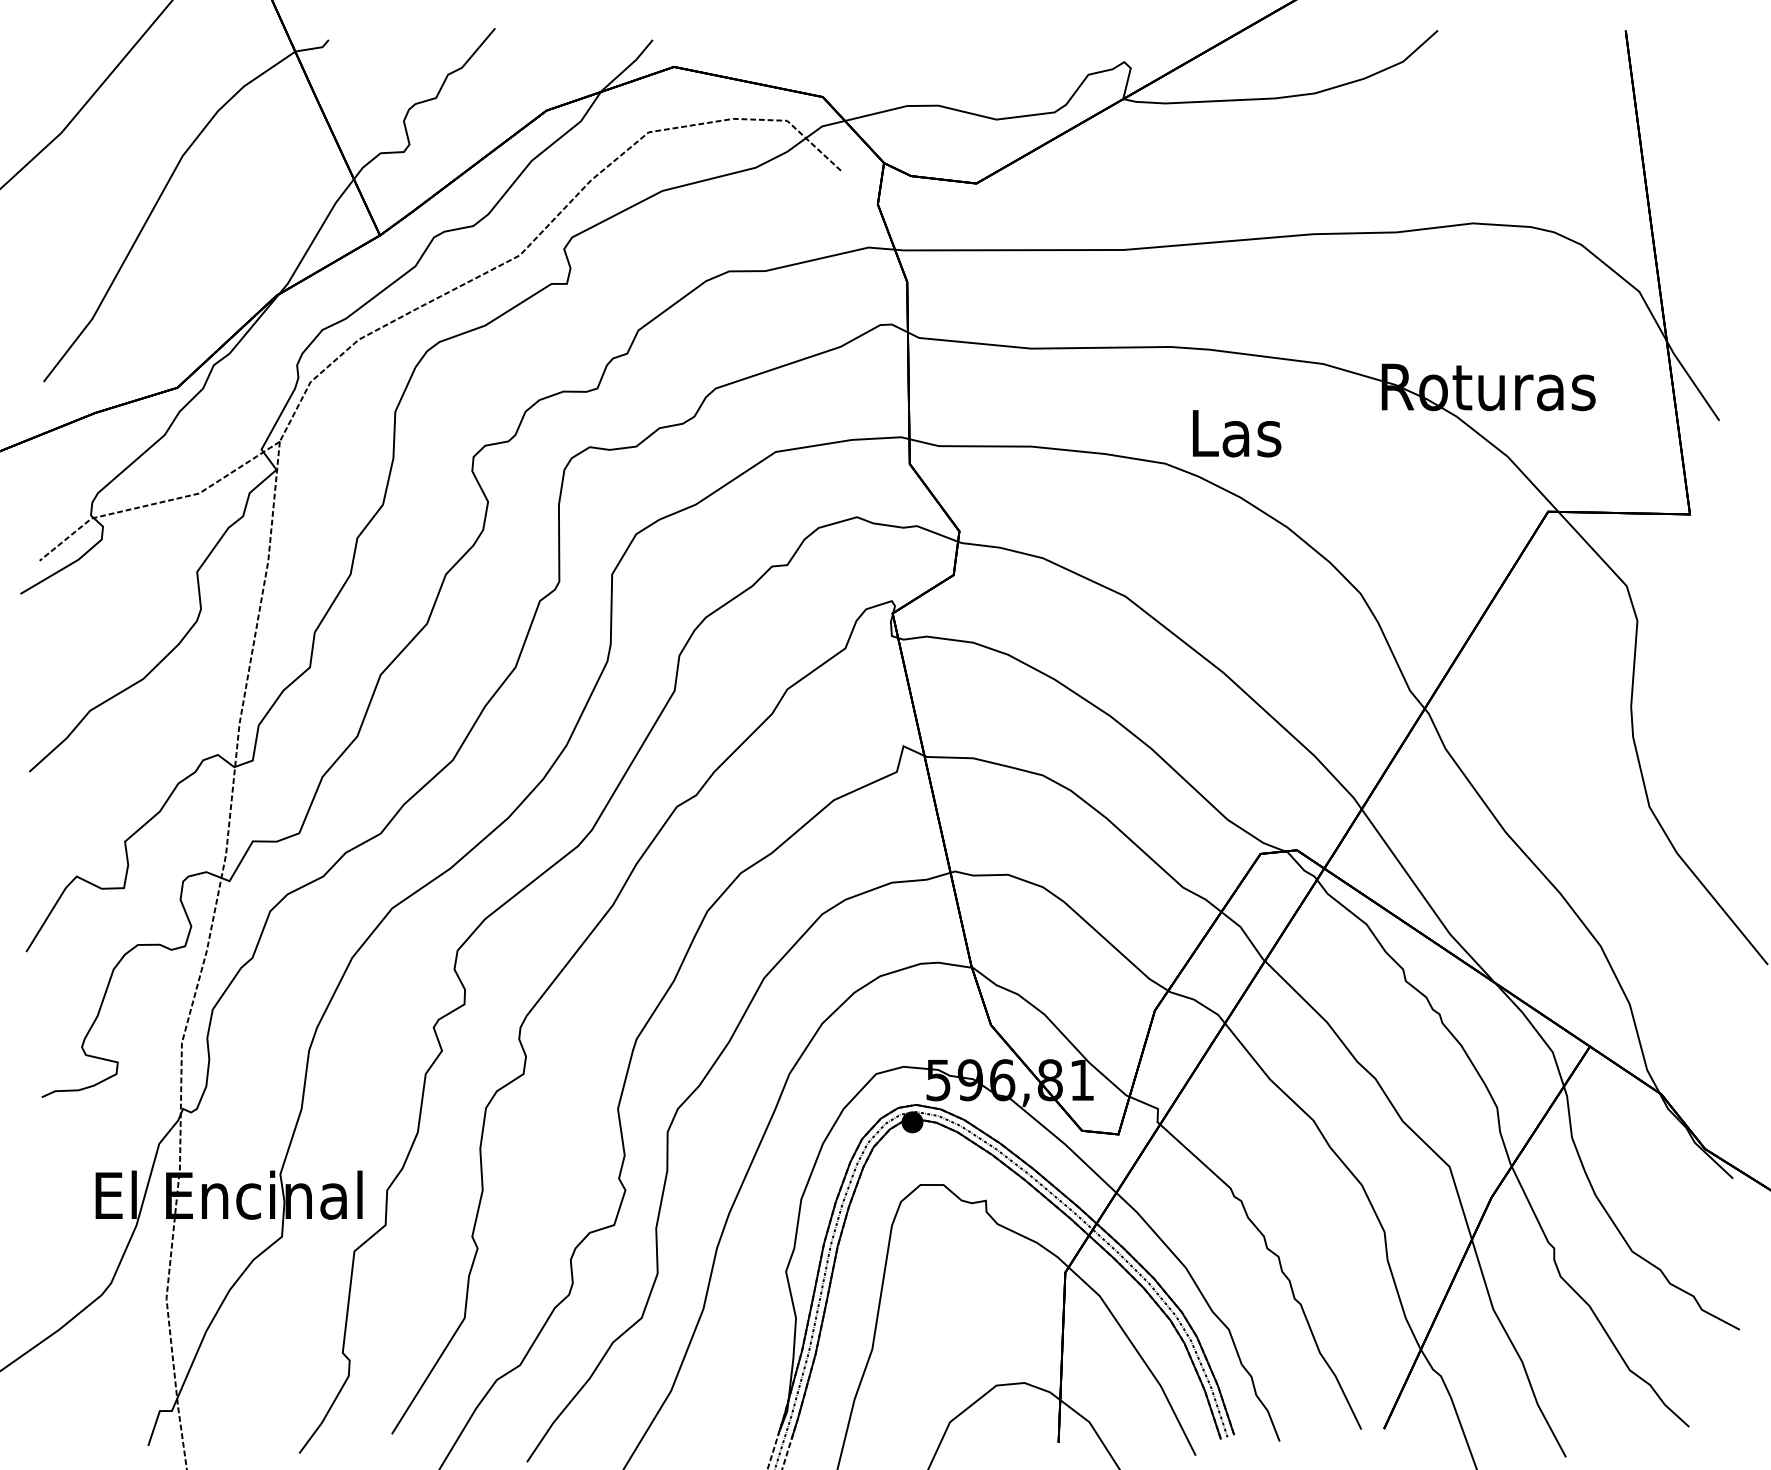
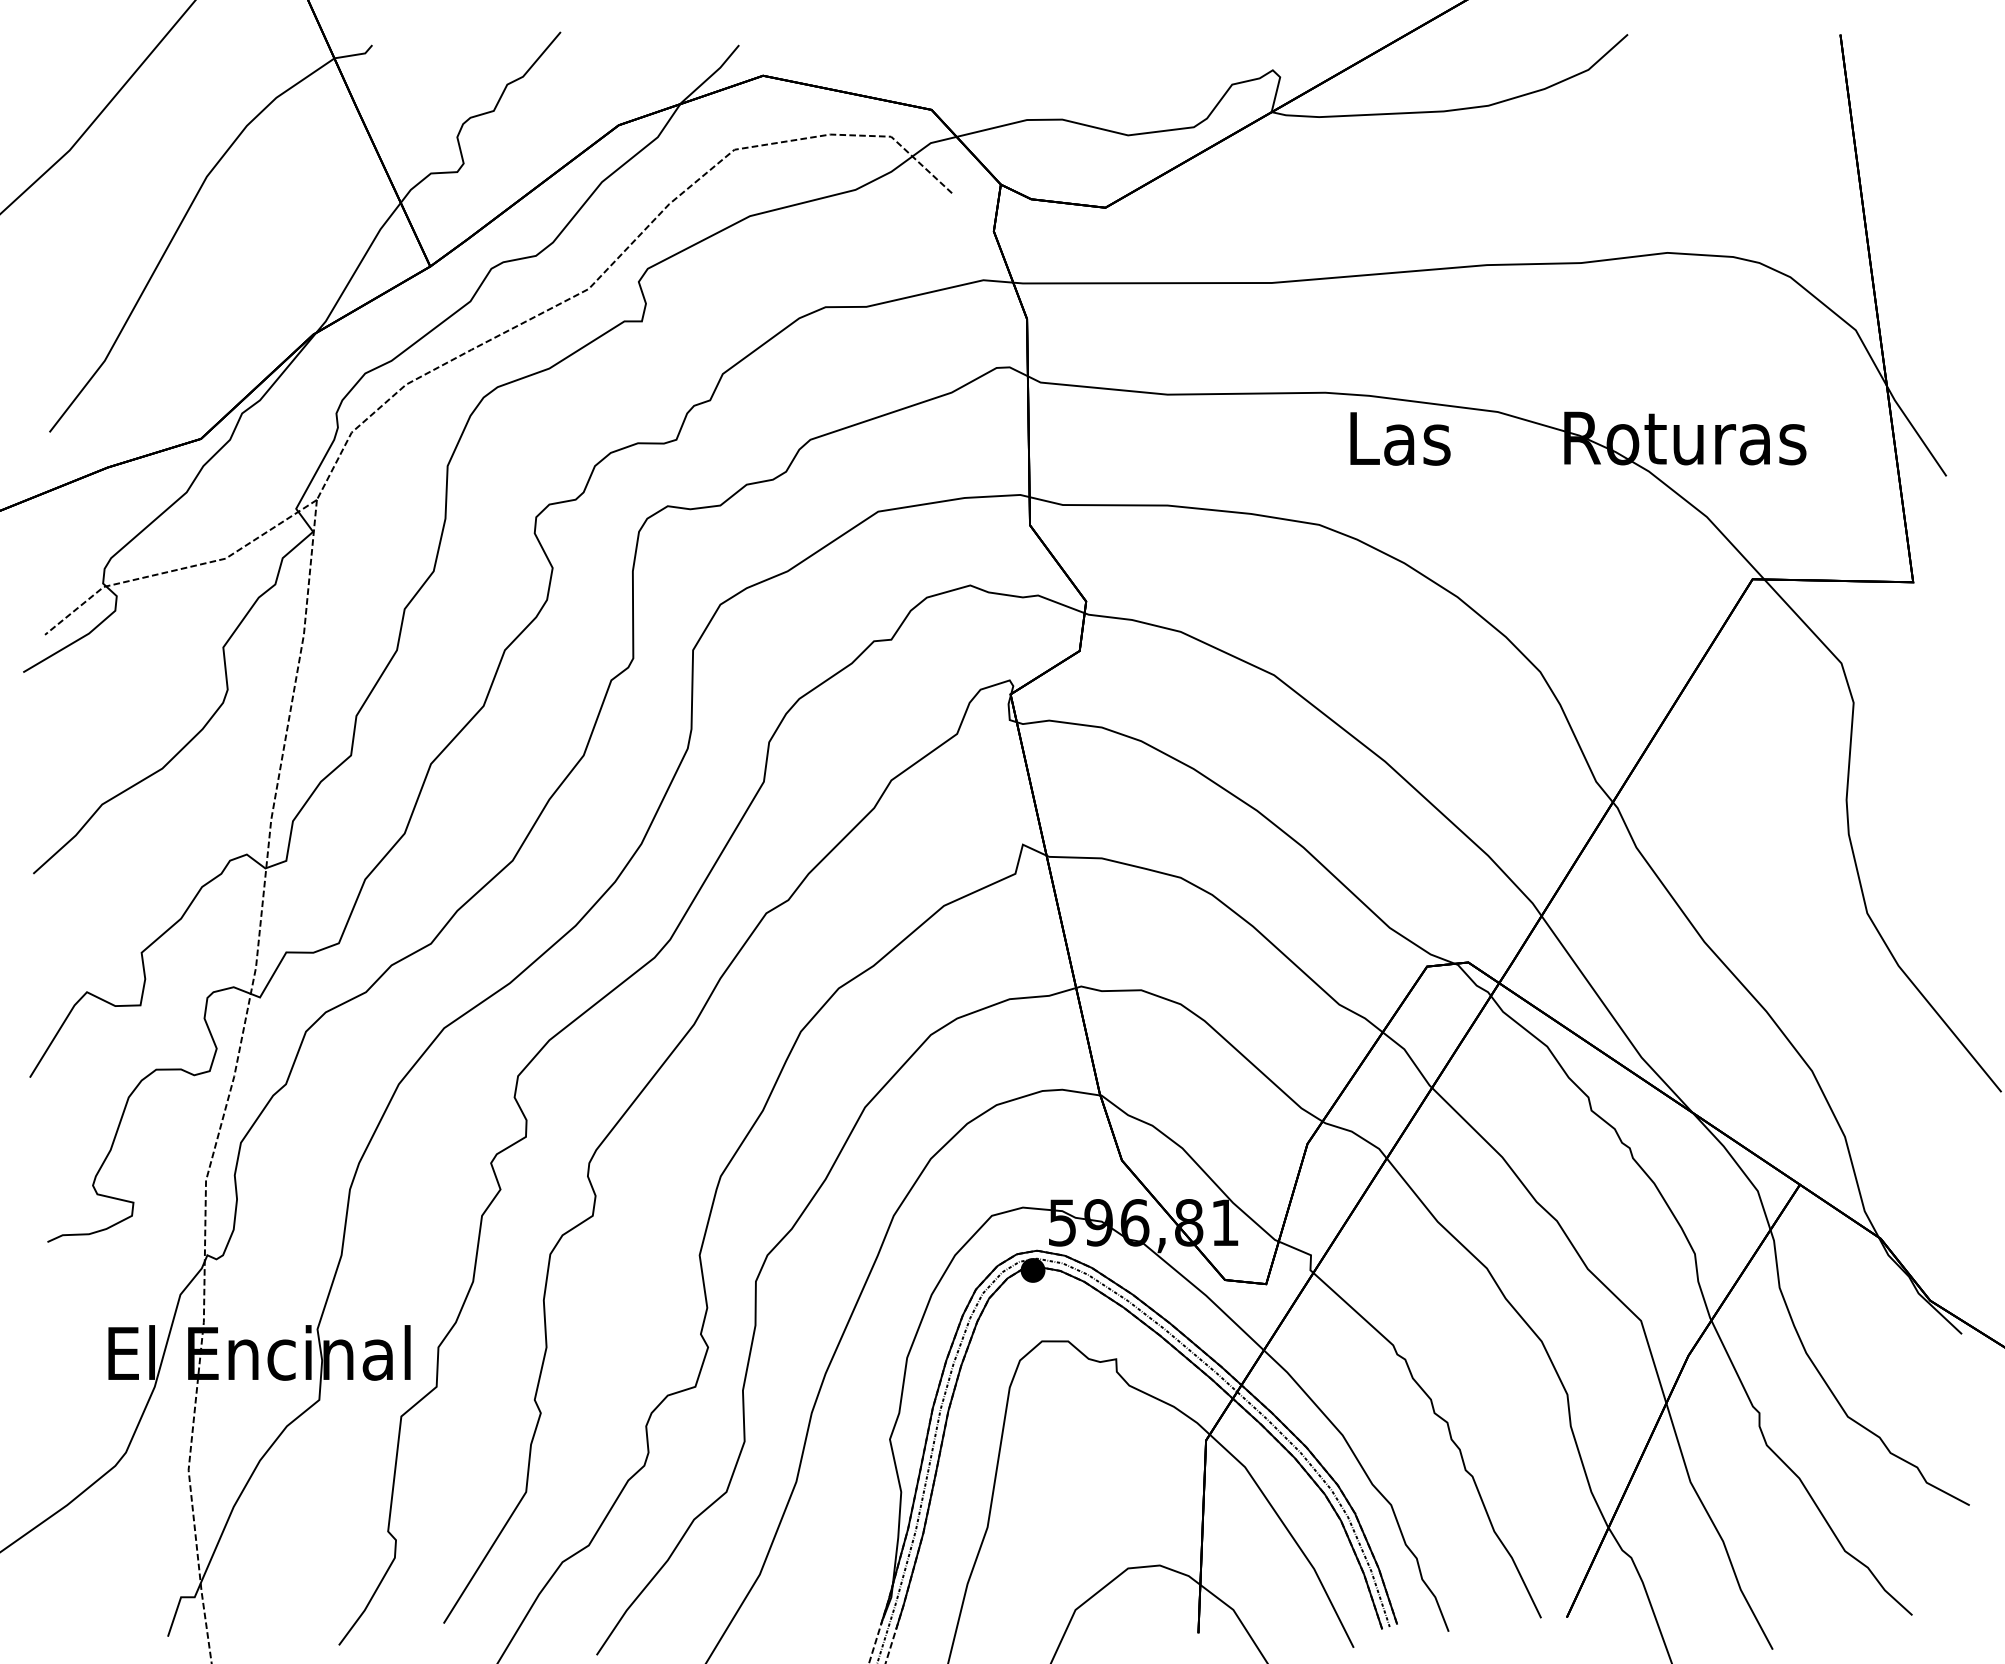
text: (1237, 433) -> (1400, 438), moved

